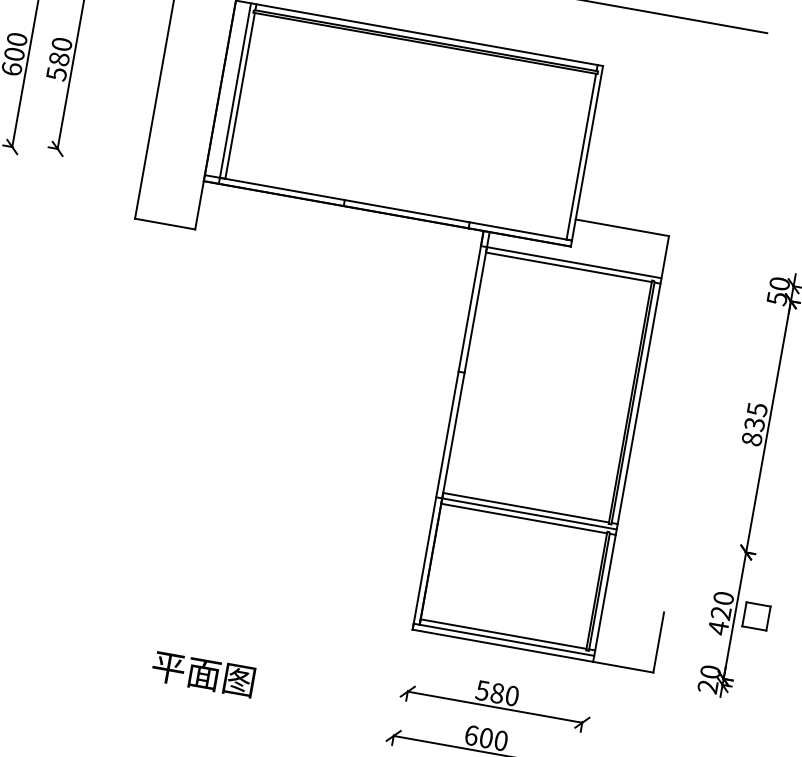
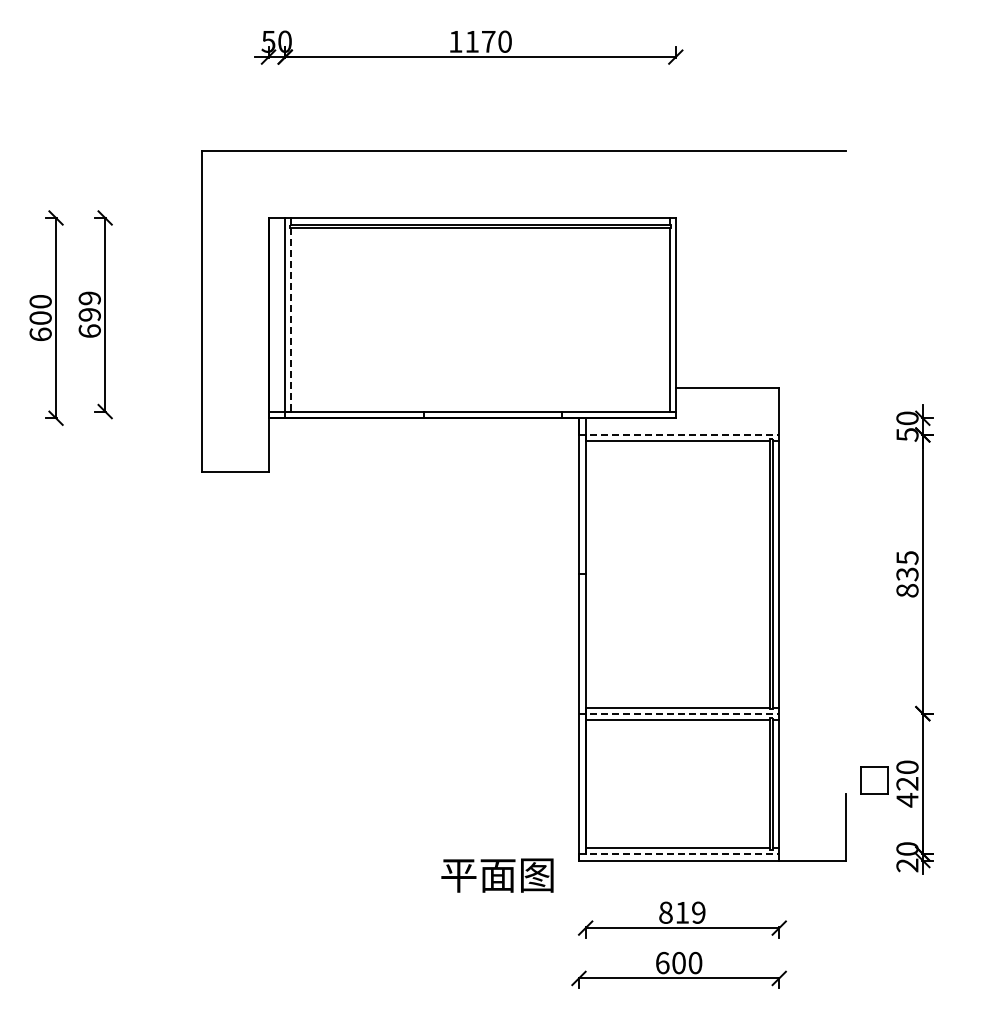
text: (59, 58) -> (89, 314), 580 -> 699
line: (240, 95) -> (291, 319), solid -> dashed
line: (571, 261) -> (679, 434), solid -> dashed
line: (526, 513) -> (679, 713), solid -> dashed
part: (756, 616) -> (874, 780), moved
line: (504, 639) -> (679, 853), solid -> dashed
text: (203, 674) -> (497, 875), moved
text: (496, 692) -> (681, 912), 580 -> 819

